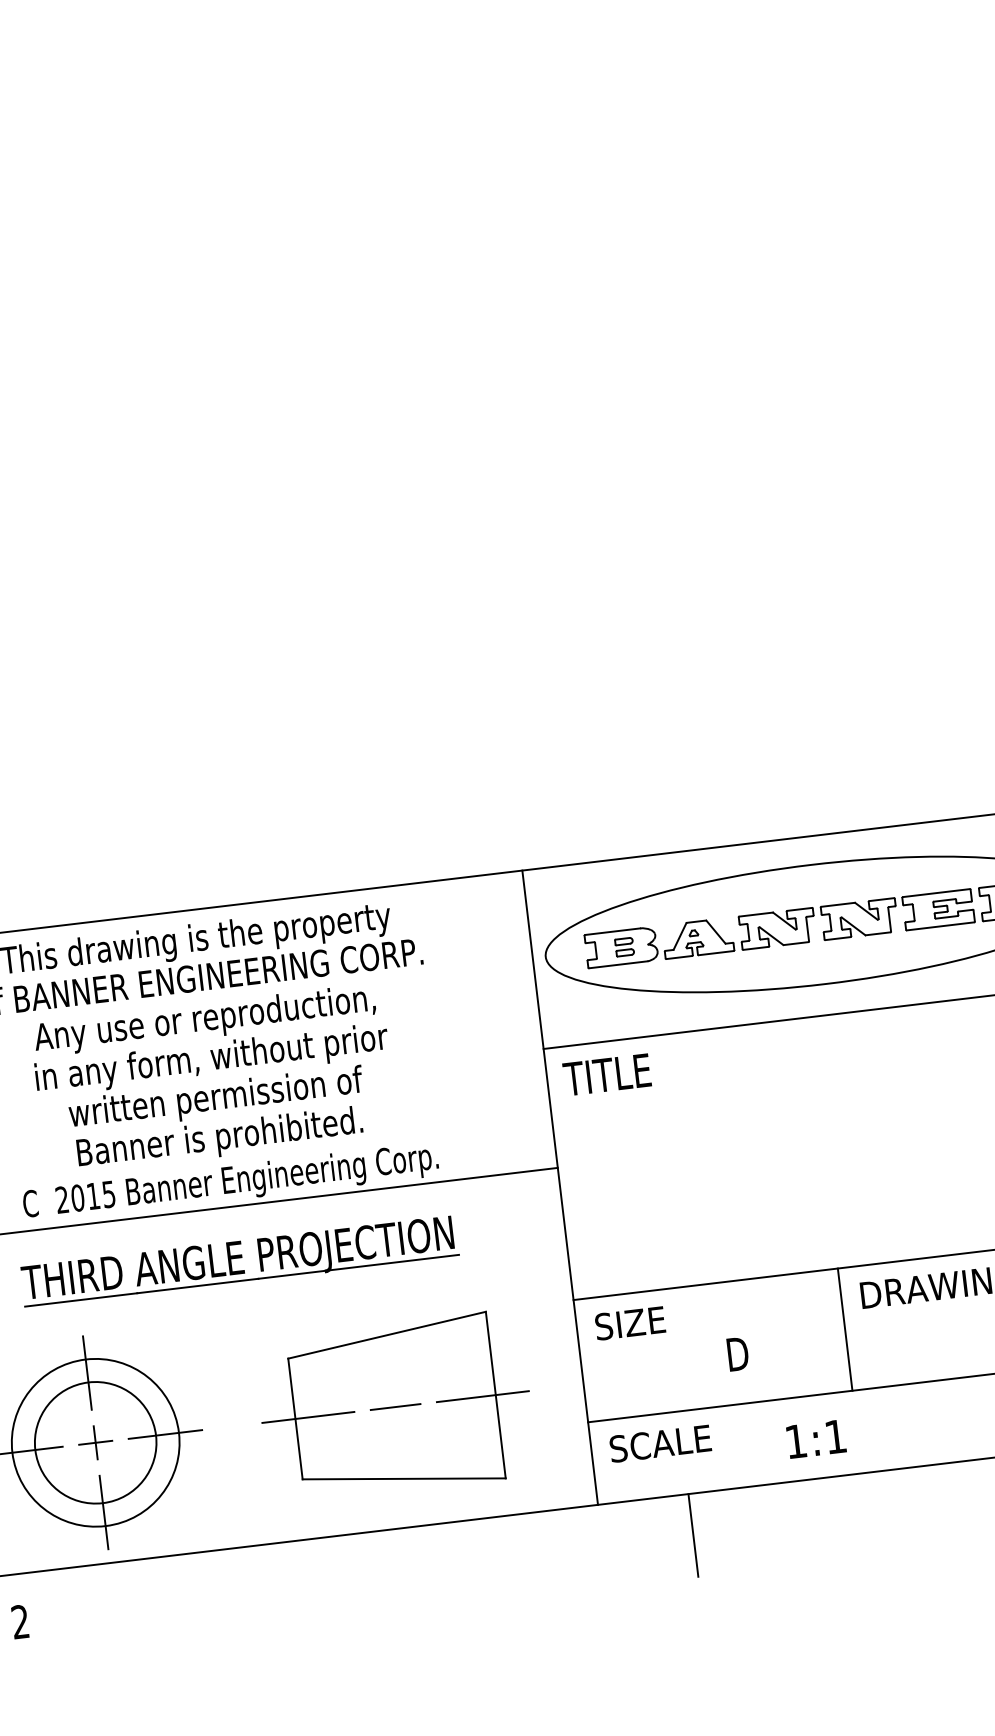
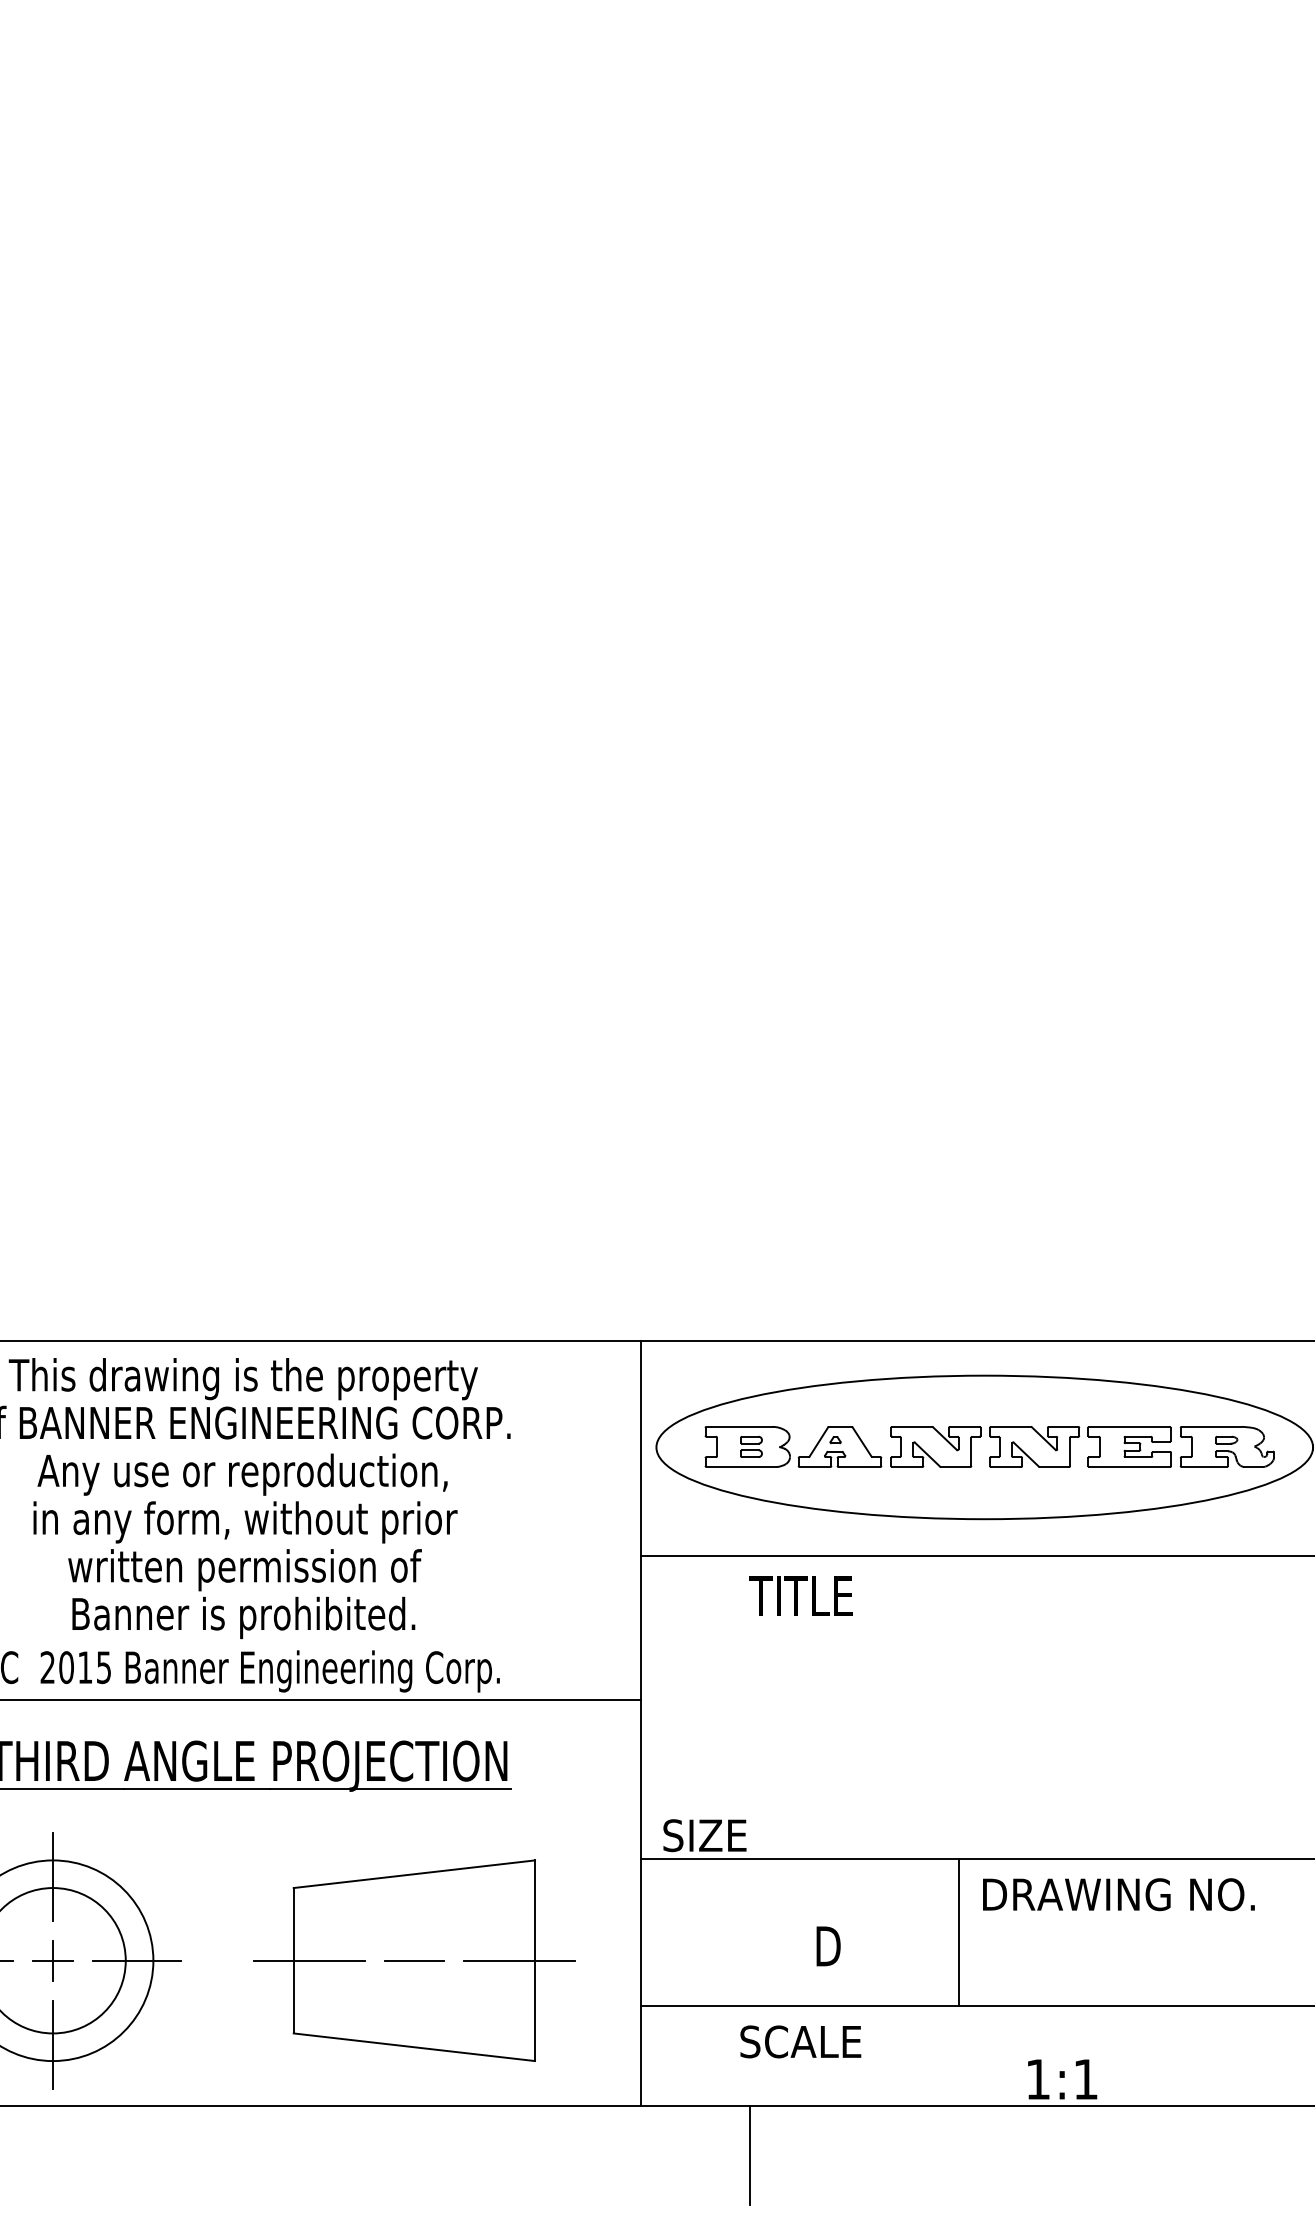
text: (606, 1074) -> (800, 1595), moved
text: (629, 1323) -> (704, 1835), moved
text: (816, 1439) -> (1062, 2079), moved
text: (660, 1443) -> (800, 2041), moved

